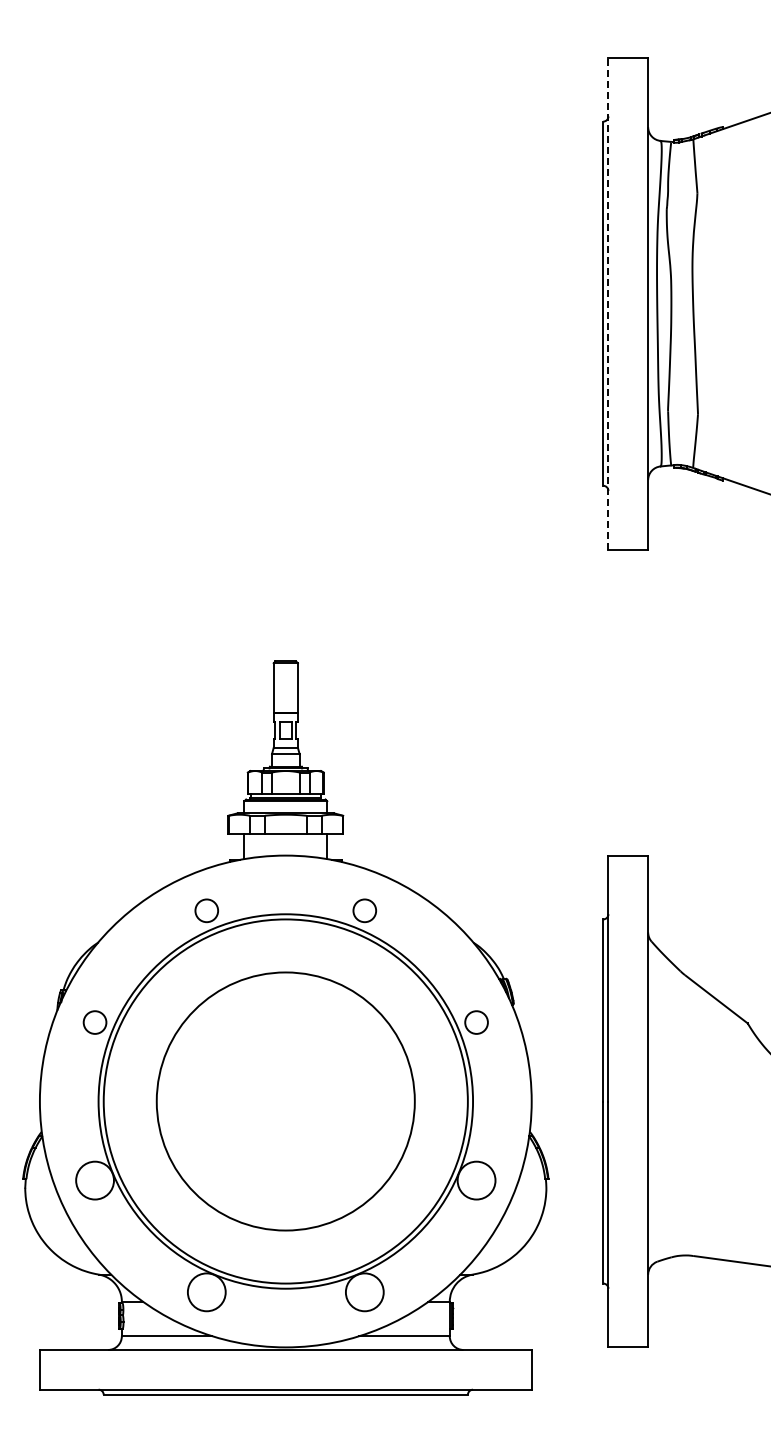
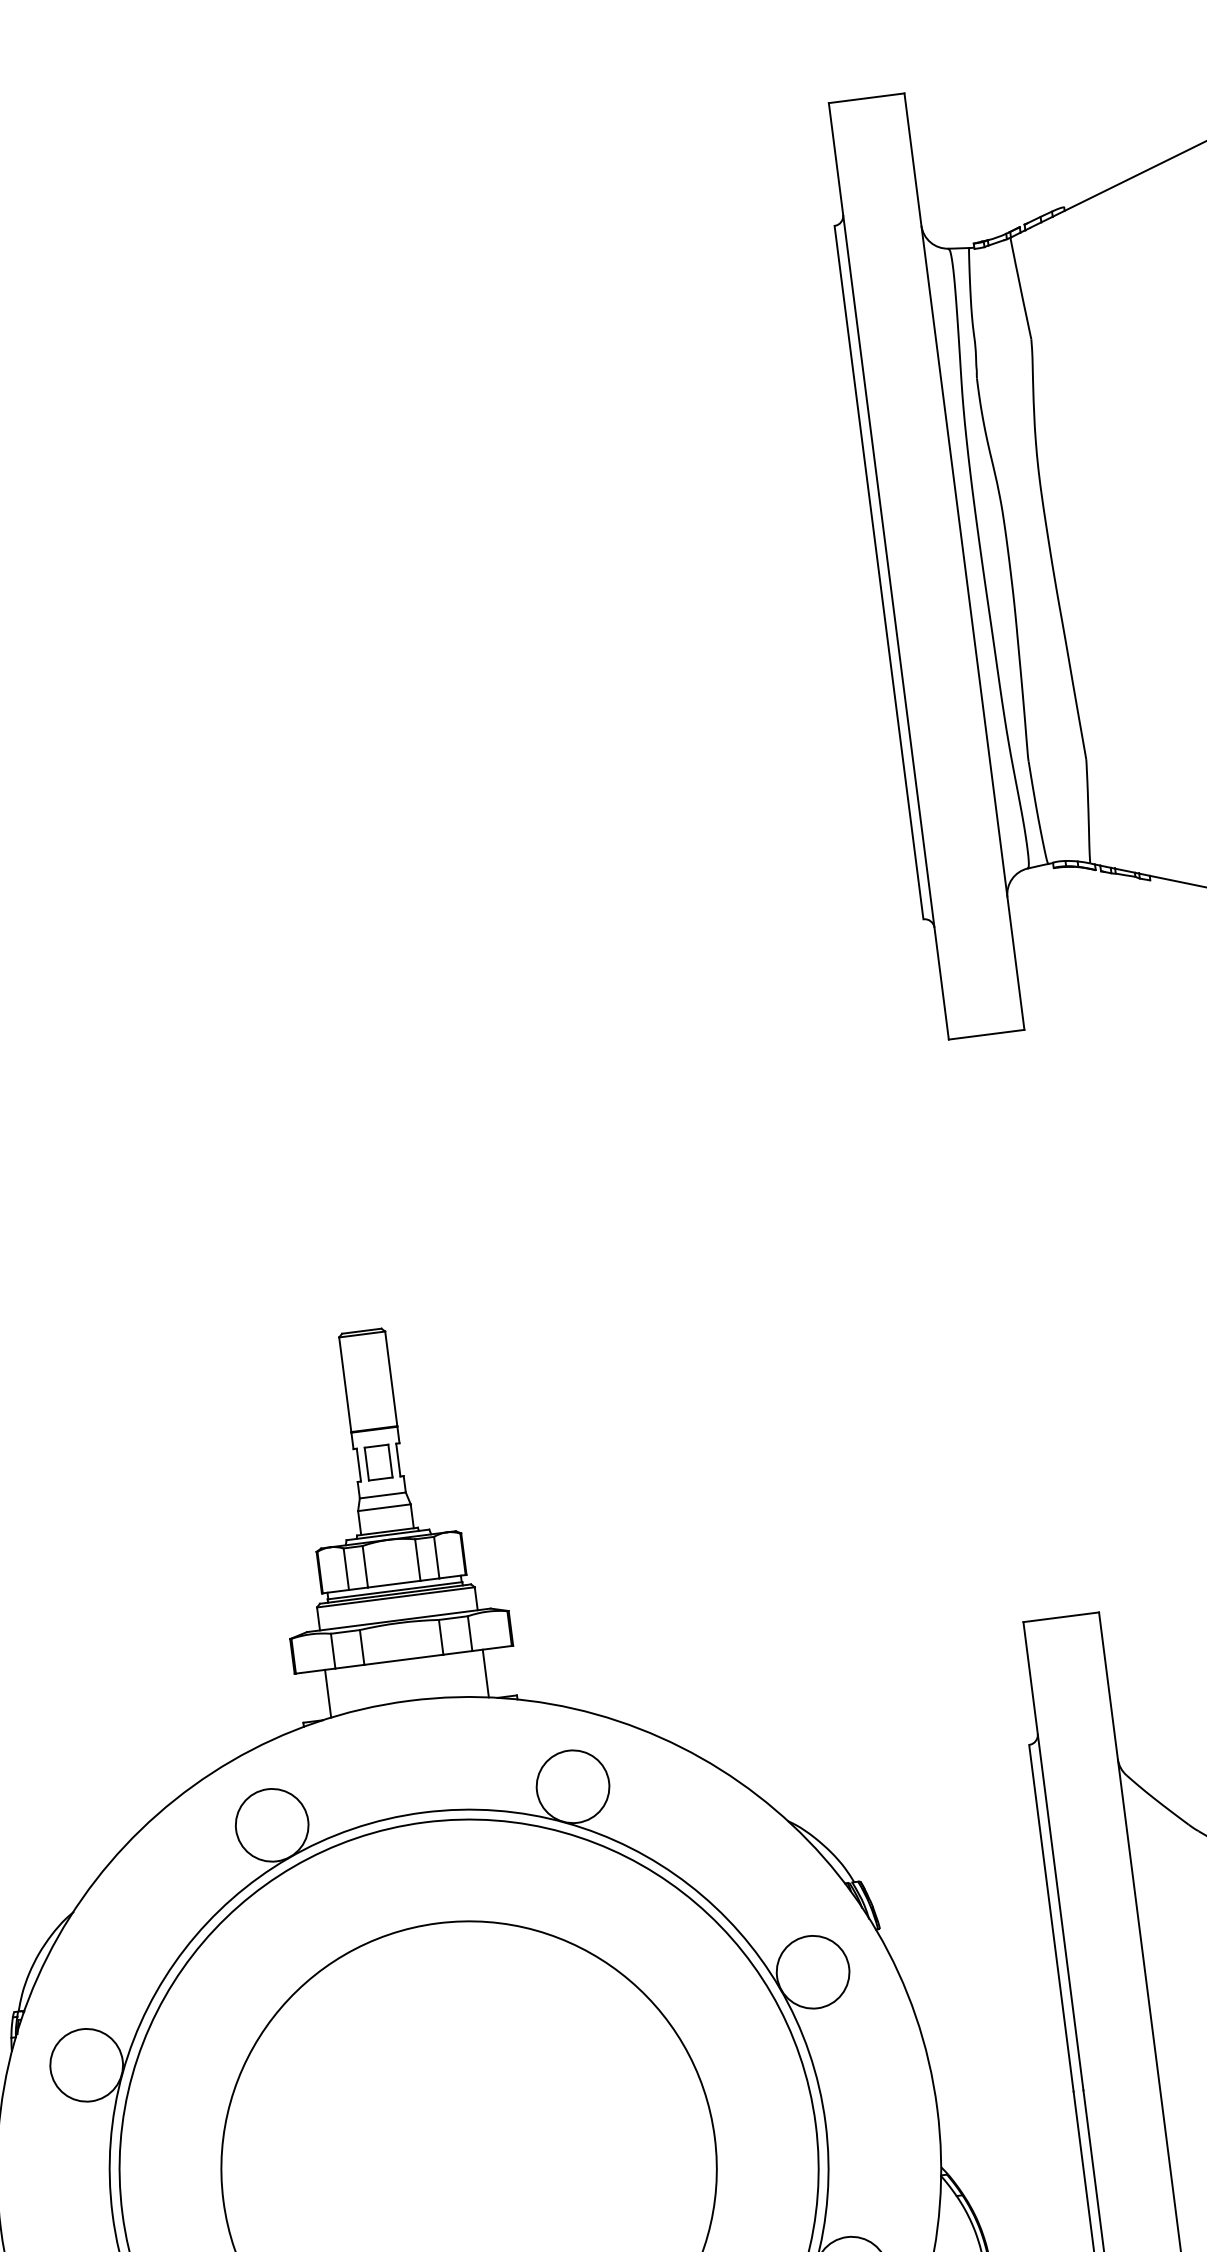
line: (608, 303) -> (888, 570), dashed -> solid
circle: (206, 910) -> (271, 1824), size x1.67
circle: (364, 910) -> (572, 1786), size x1.67
circle: (95, 1022) -> (87, 2065), size x1.67
circle: (476, 1022) -> (812, 1972), size x1.67

